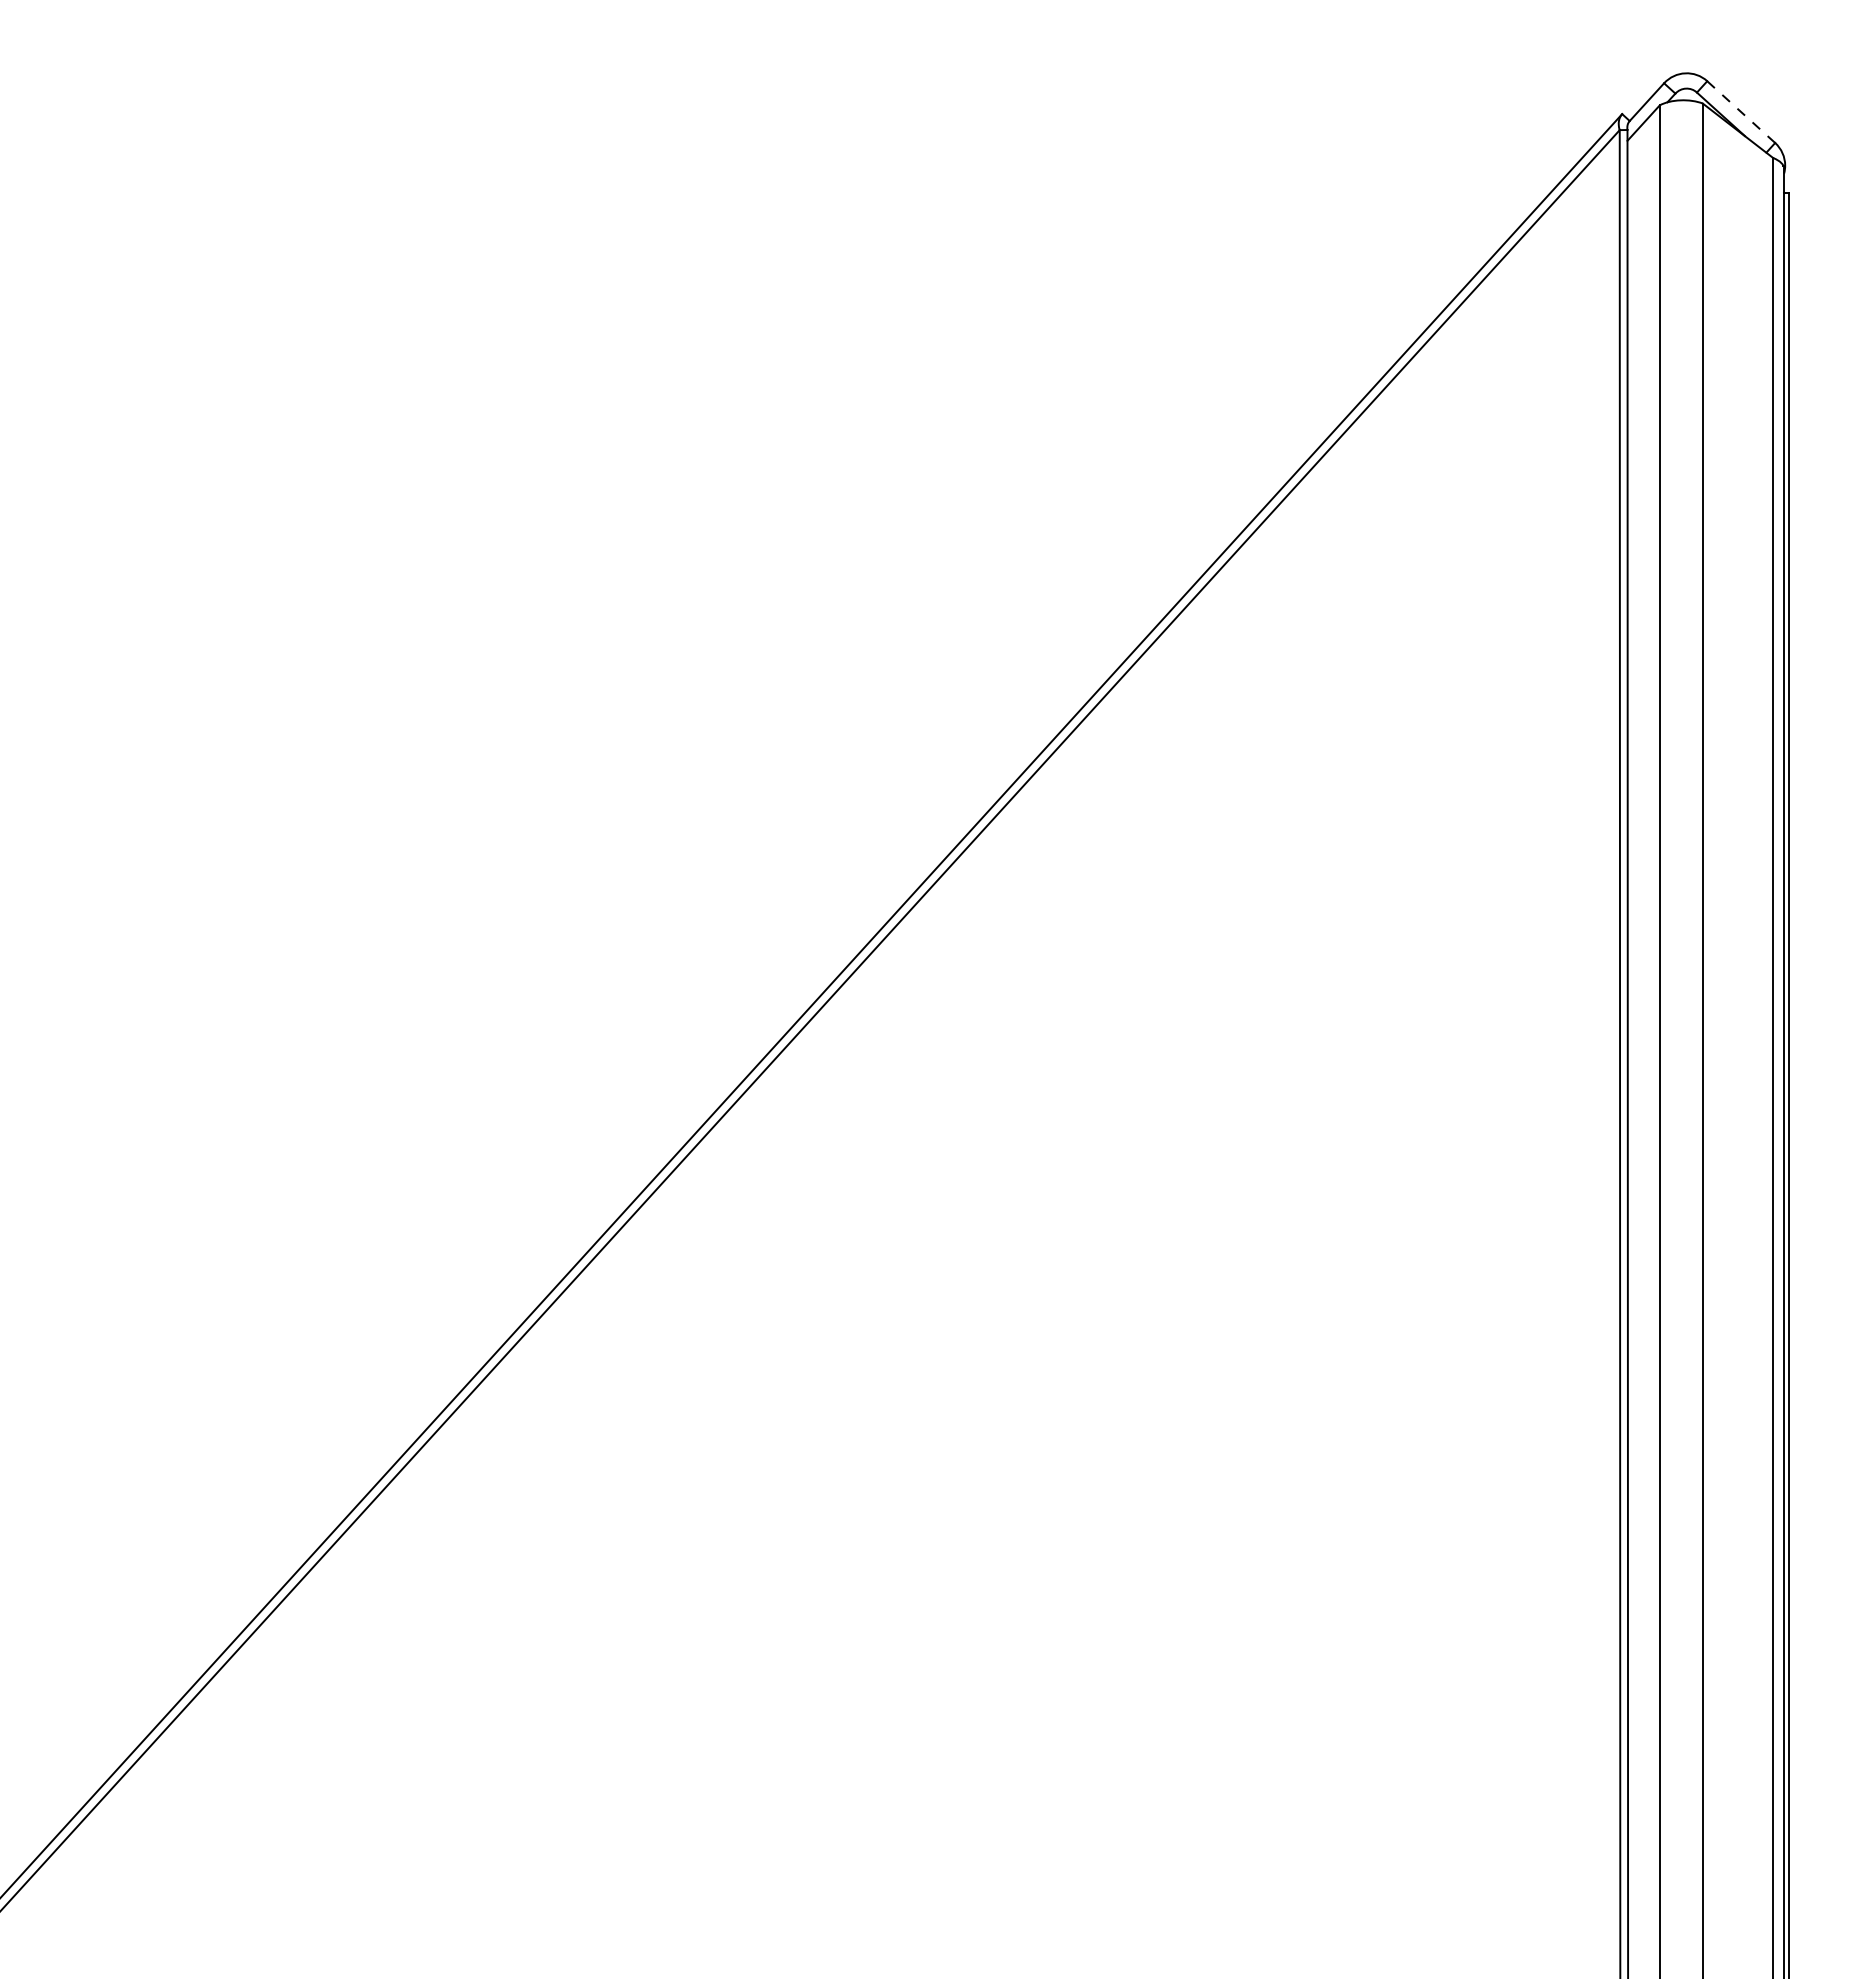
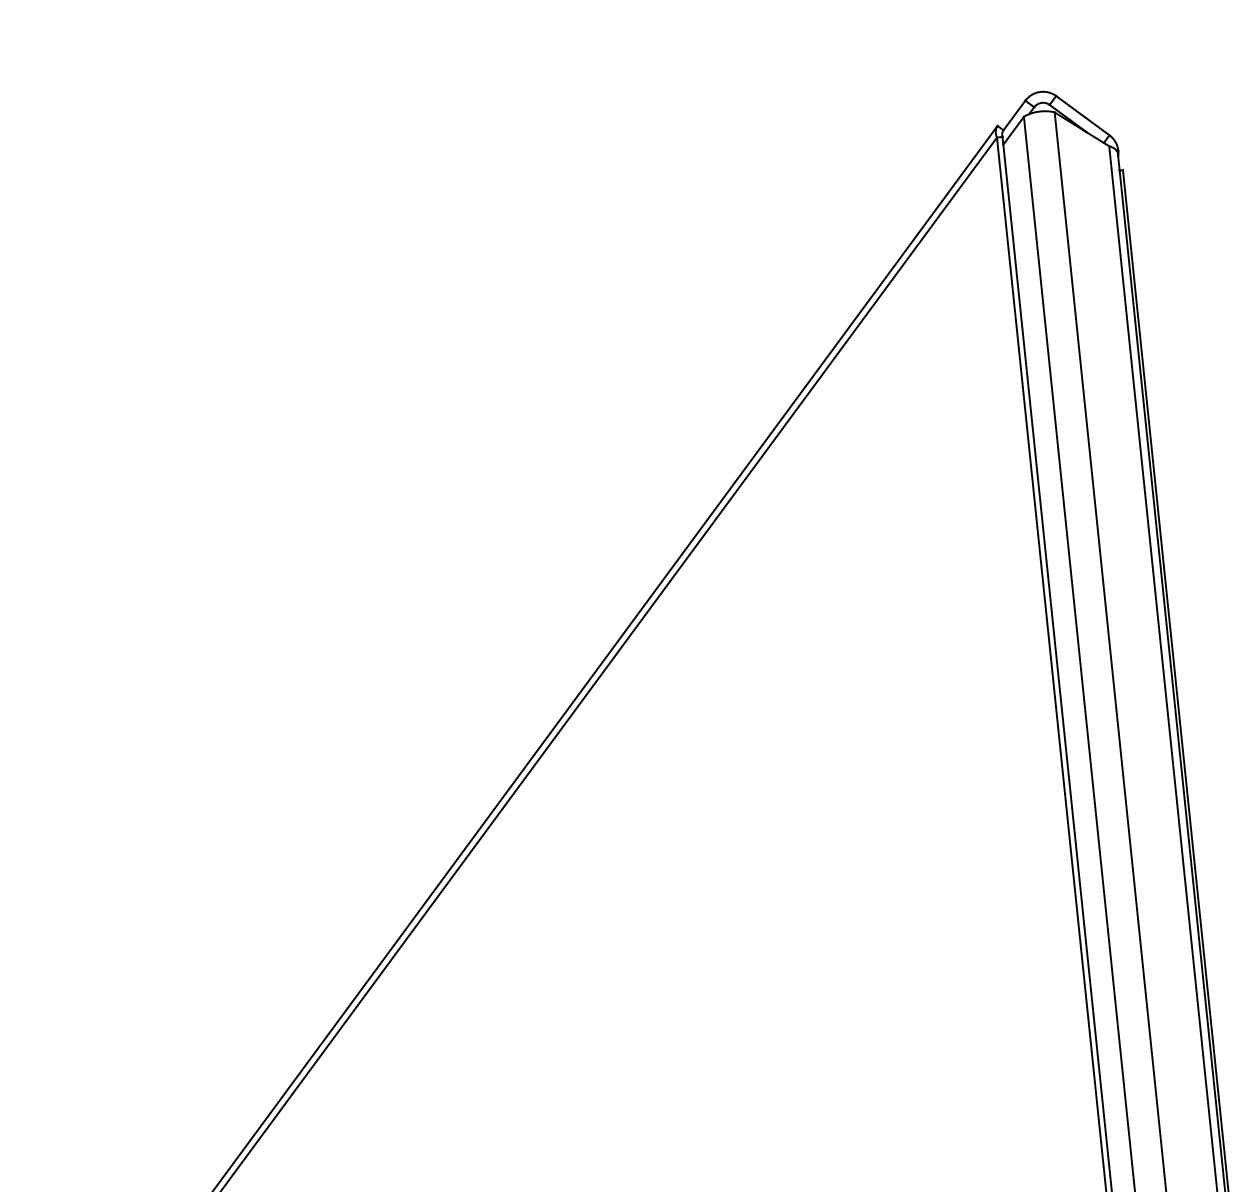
line: (1741, 112) -> (1083, 115), dashed -> solid

